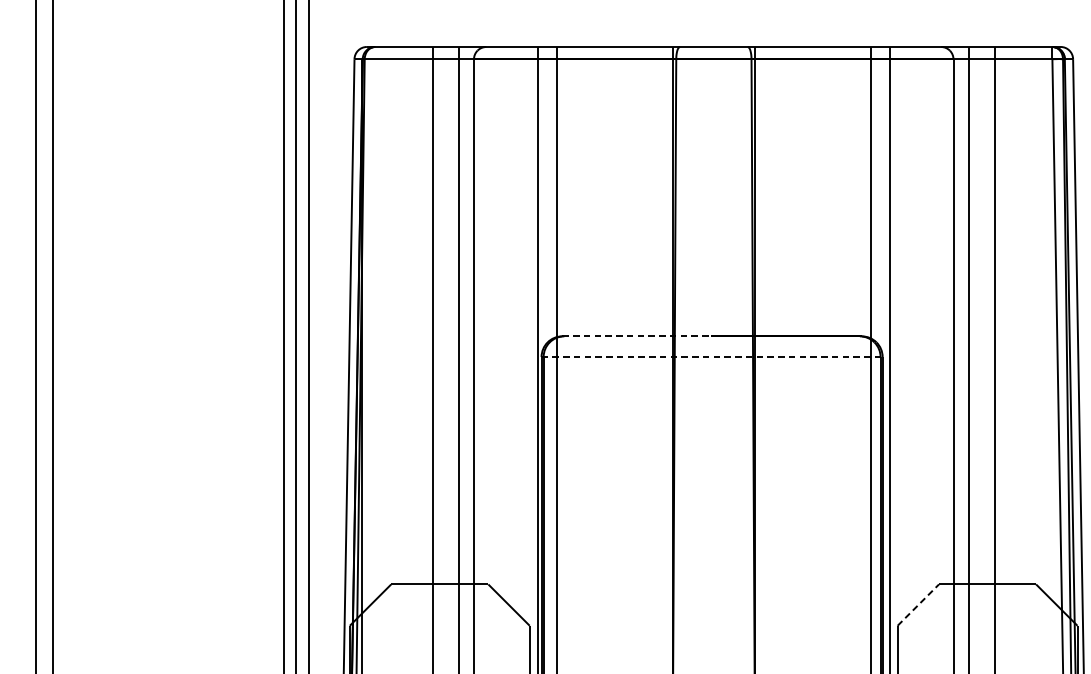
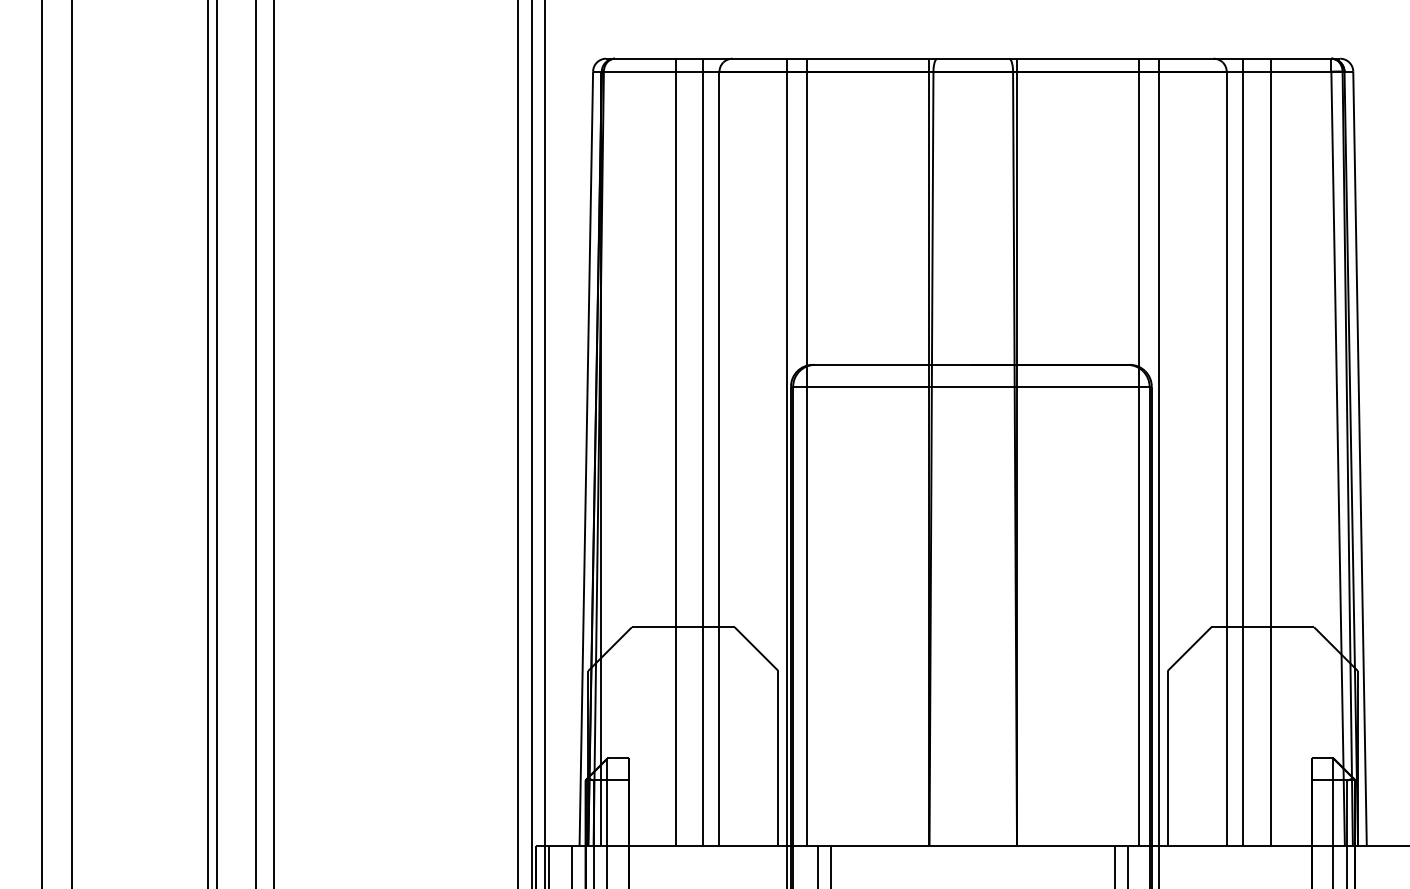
line: (636, 336) -> (891, 364), dashed -> solid
line: (712, 356) -> (971, 386), dashed -> solid
line: (918, 605) -> (1189, 649), dashed -> solid

